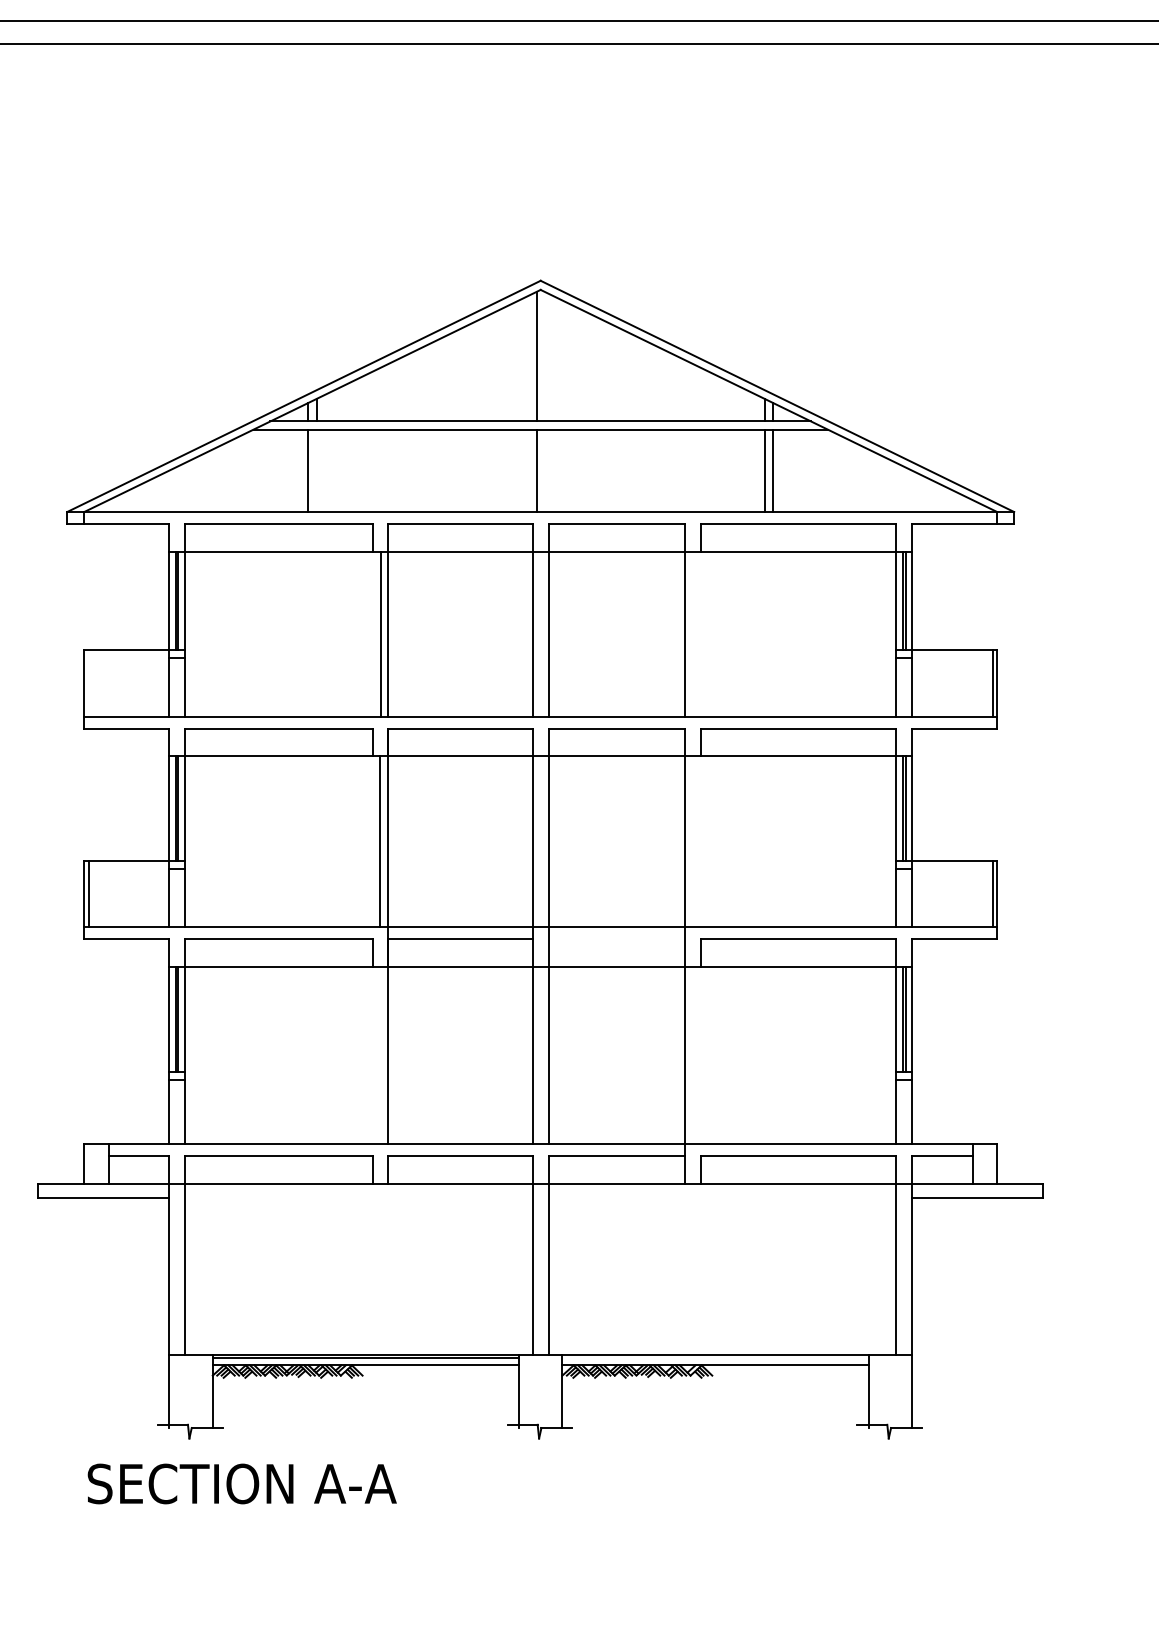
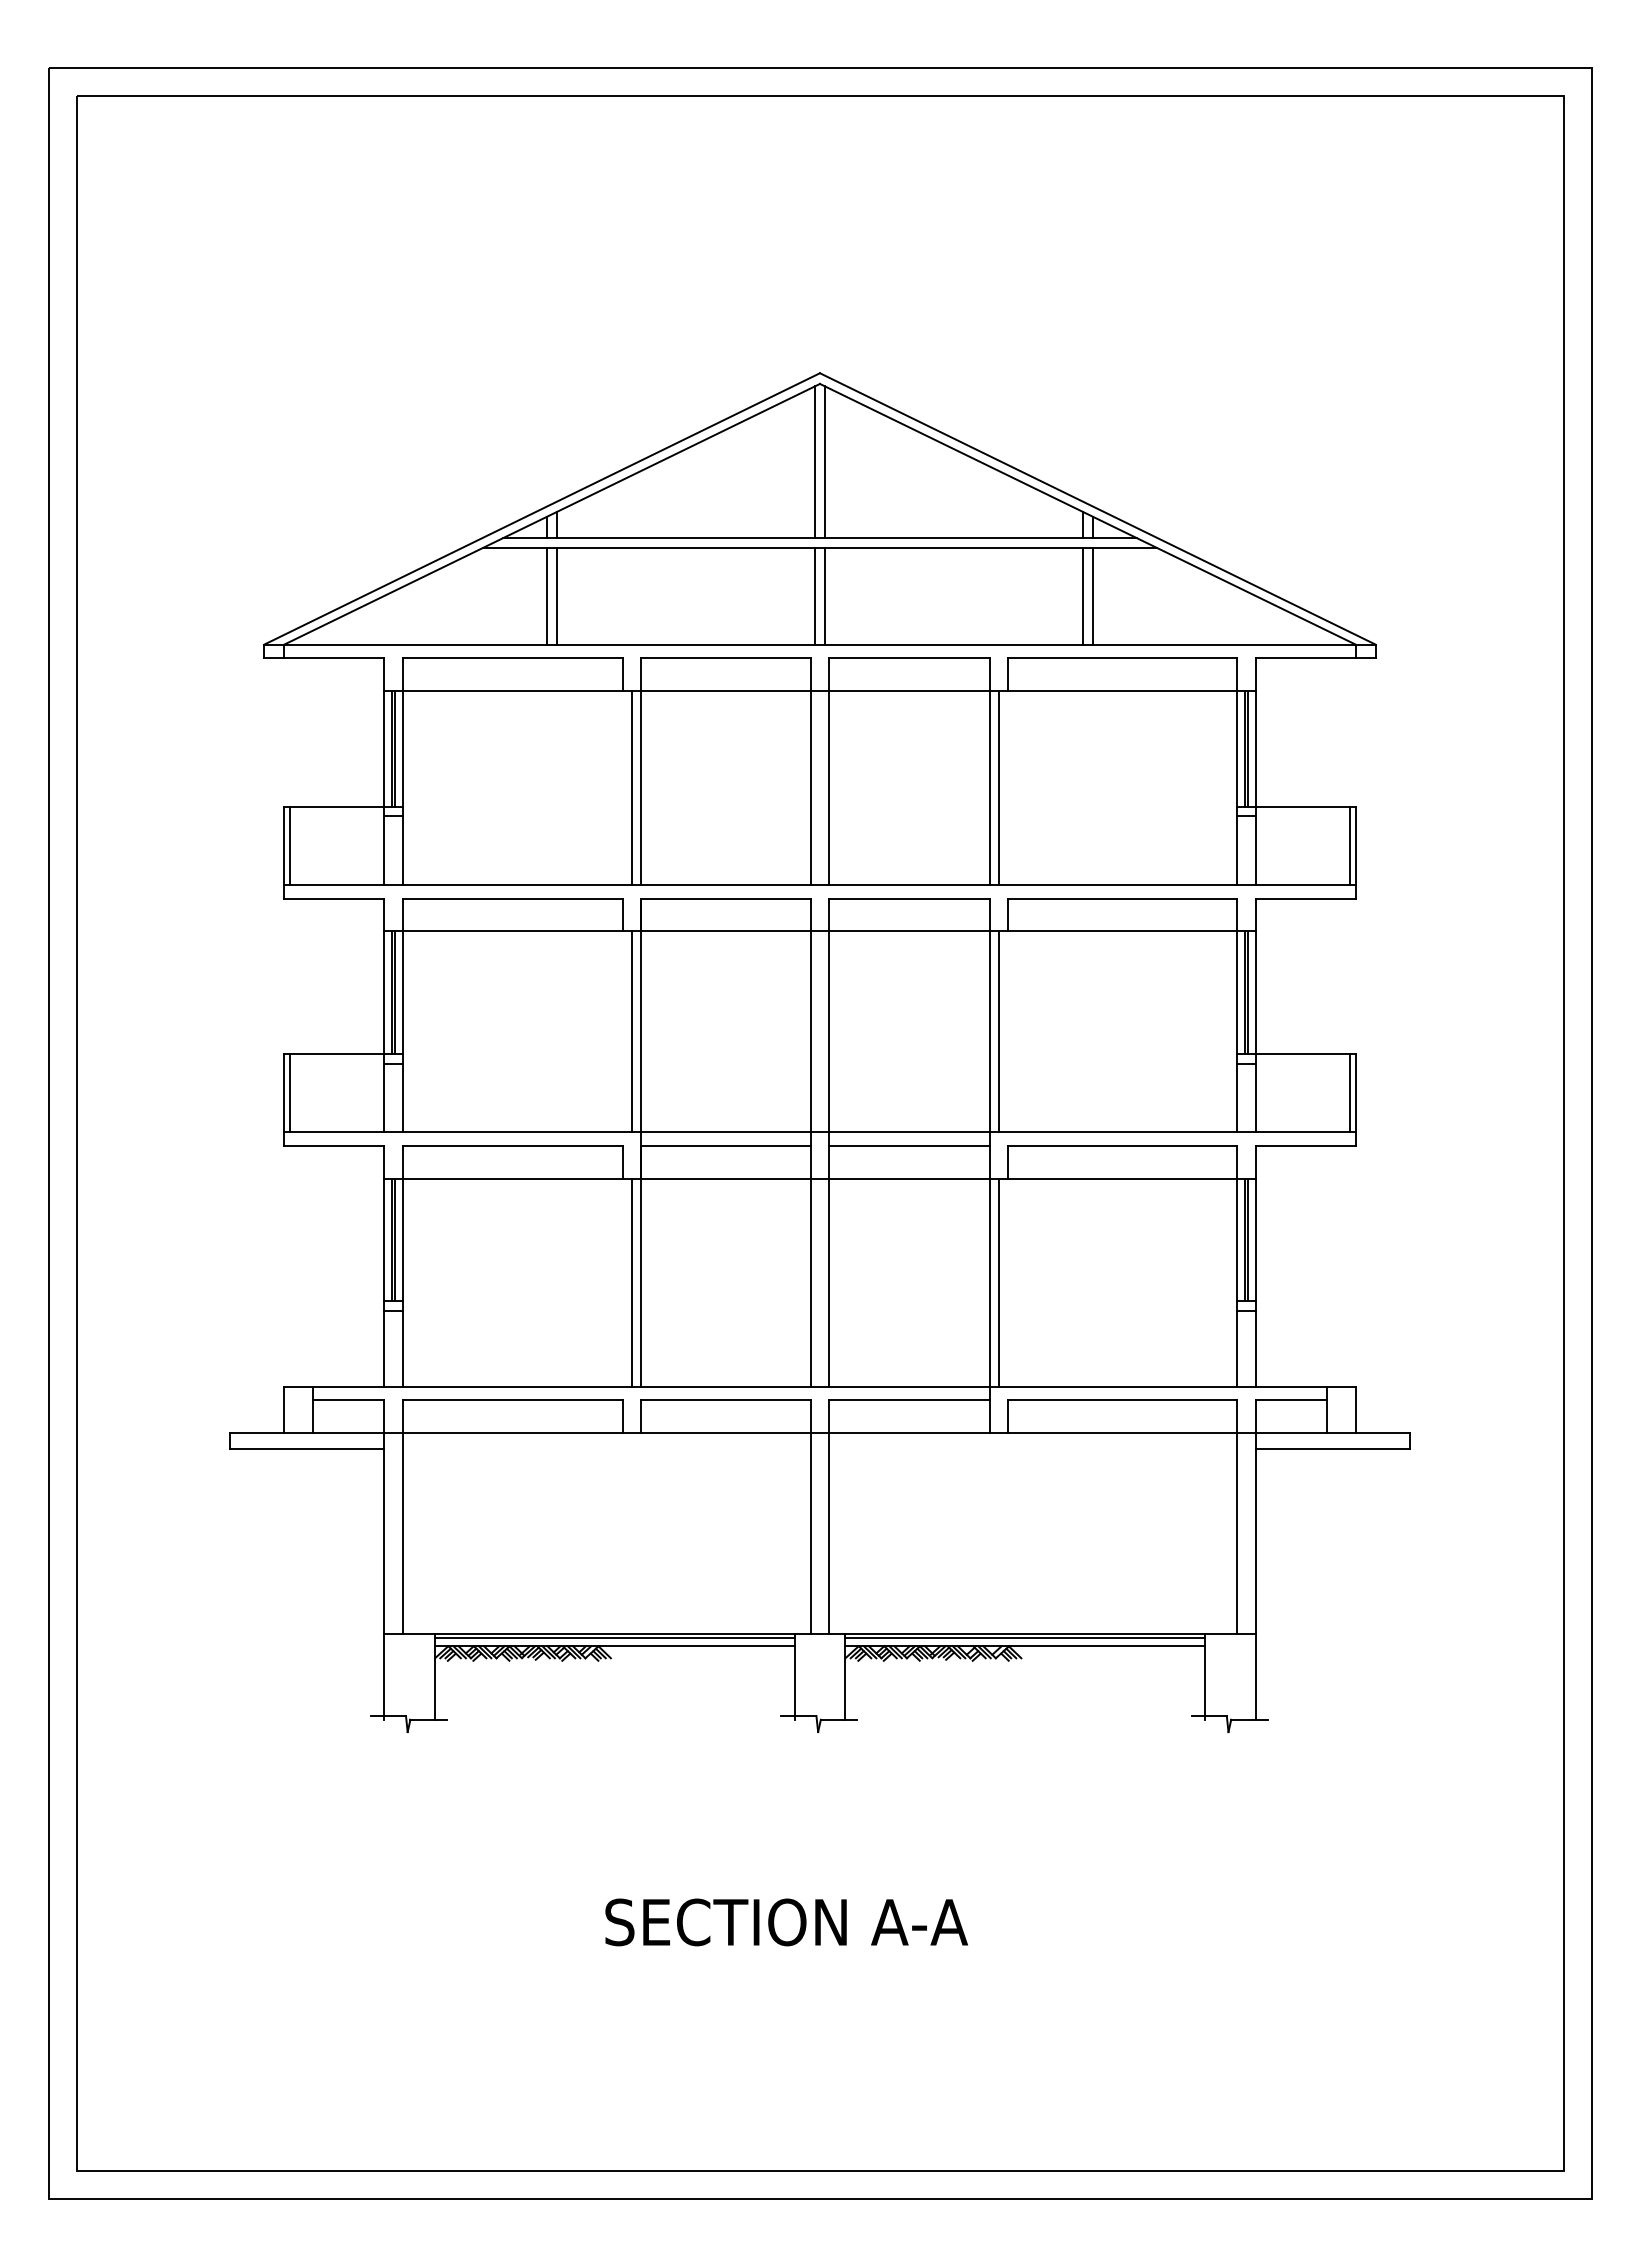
line: (545, 356) -> (825, 462), added
line: (316, 470) -> (556, 595), added
line: (545, 470) -> (825, 595), added
line: (692, 634) -> (998, 788), added
line: (88, 683) -> (289, 845), added
line: (692, 841) -> (998, 1031), added
line: (616, 939) -> (909, 1146), added
line: (380, 1055) -> (631, 1282), added
line: (692, 1055) -> (998, 1282), added
line: (714, 1357) -> (1024, 1637), added
text: (242, 1484) -> (786, 1922), moved

